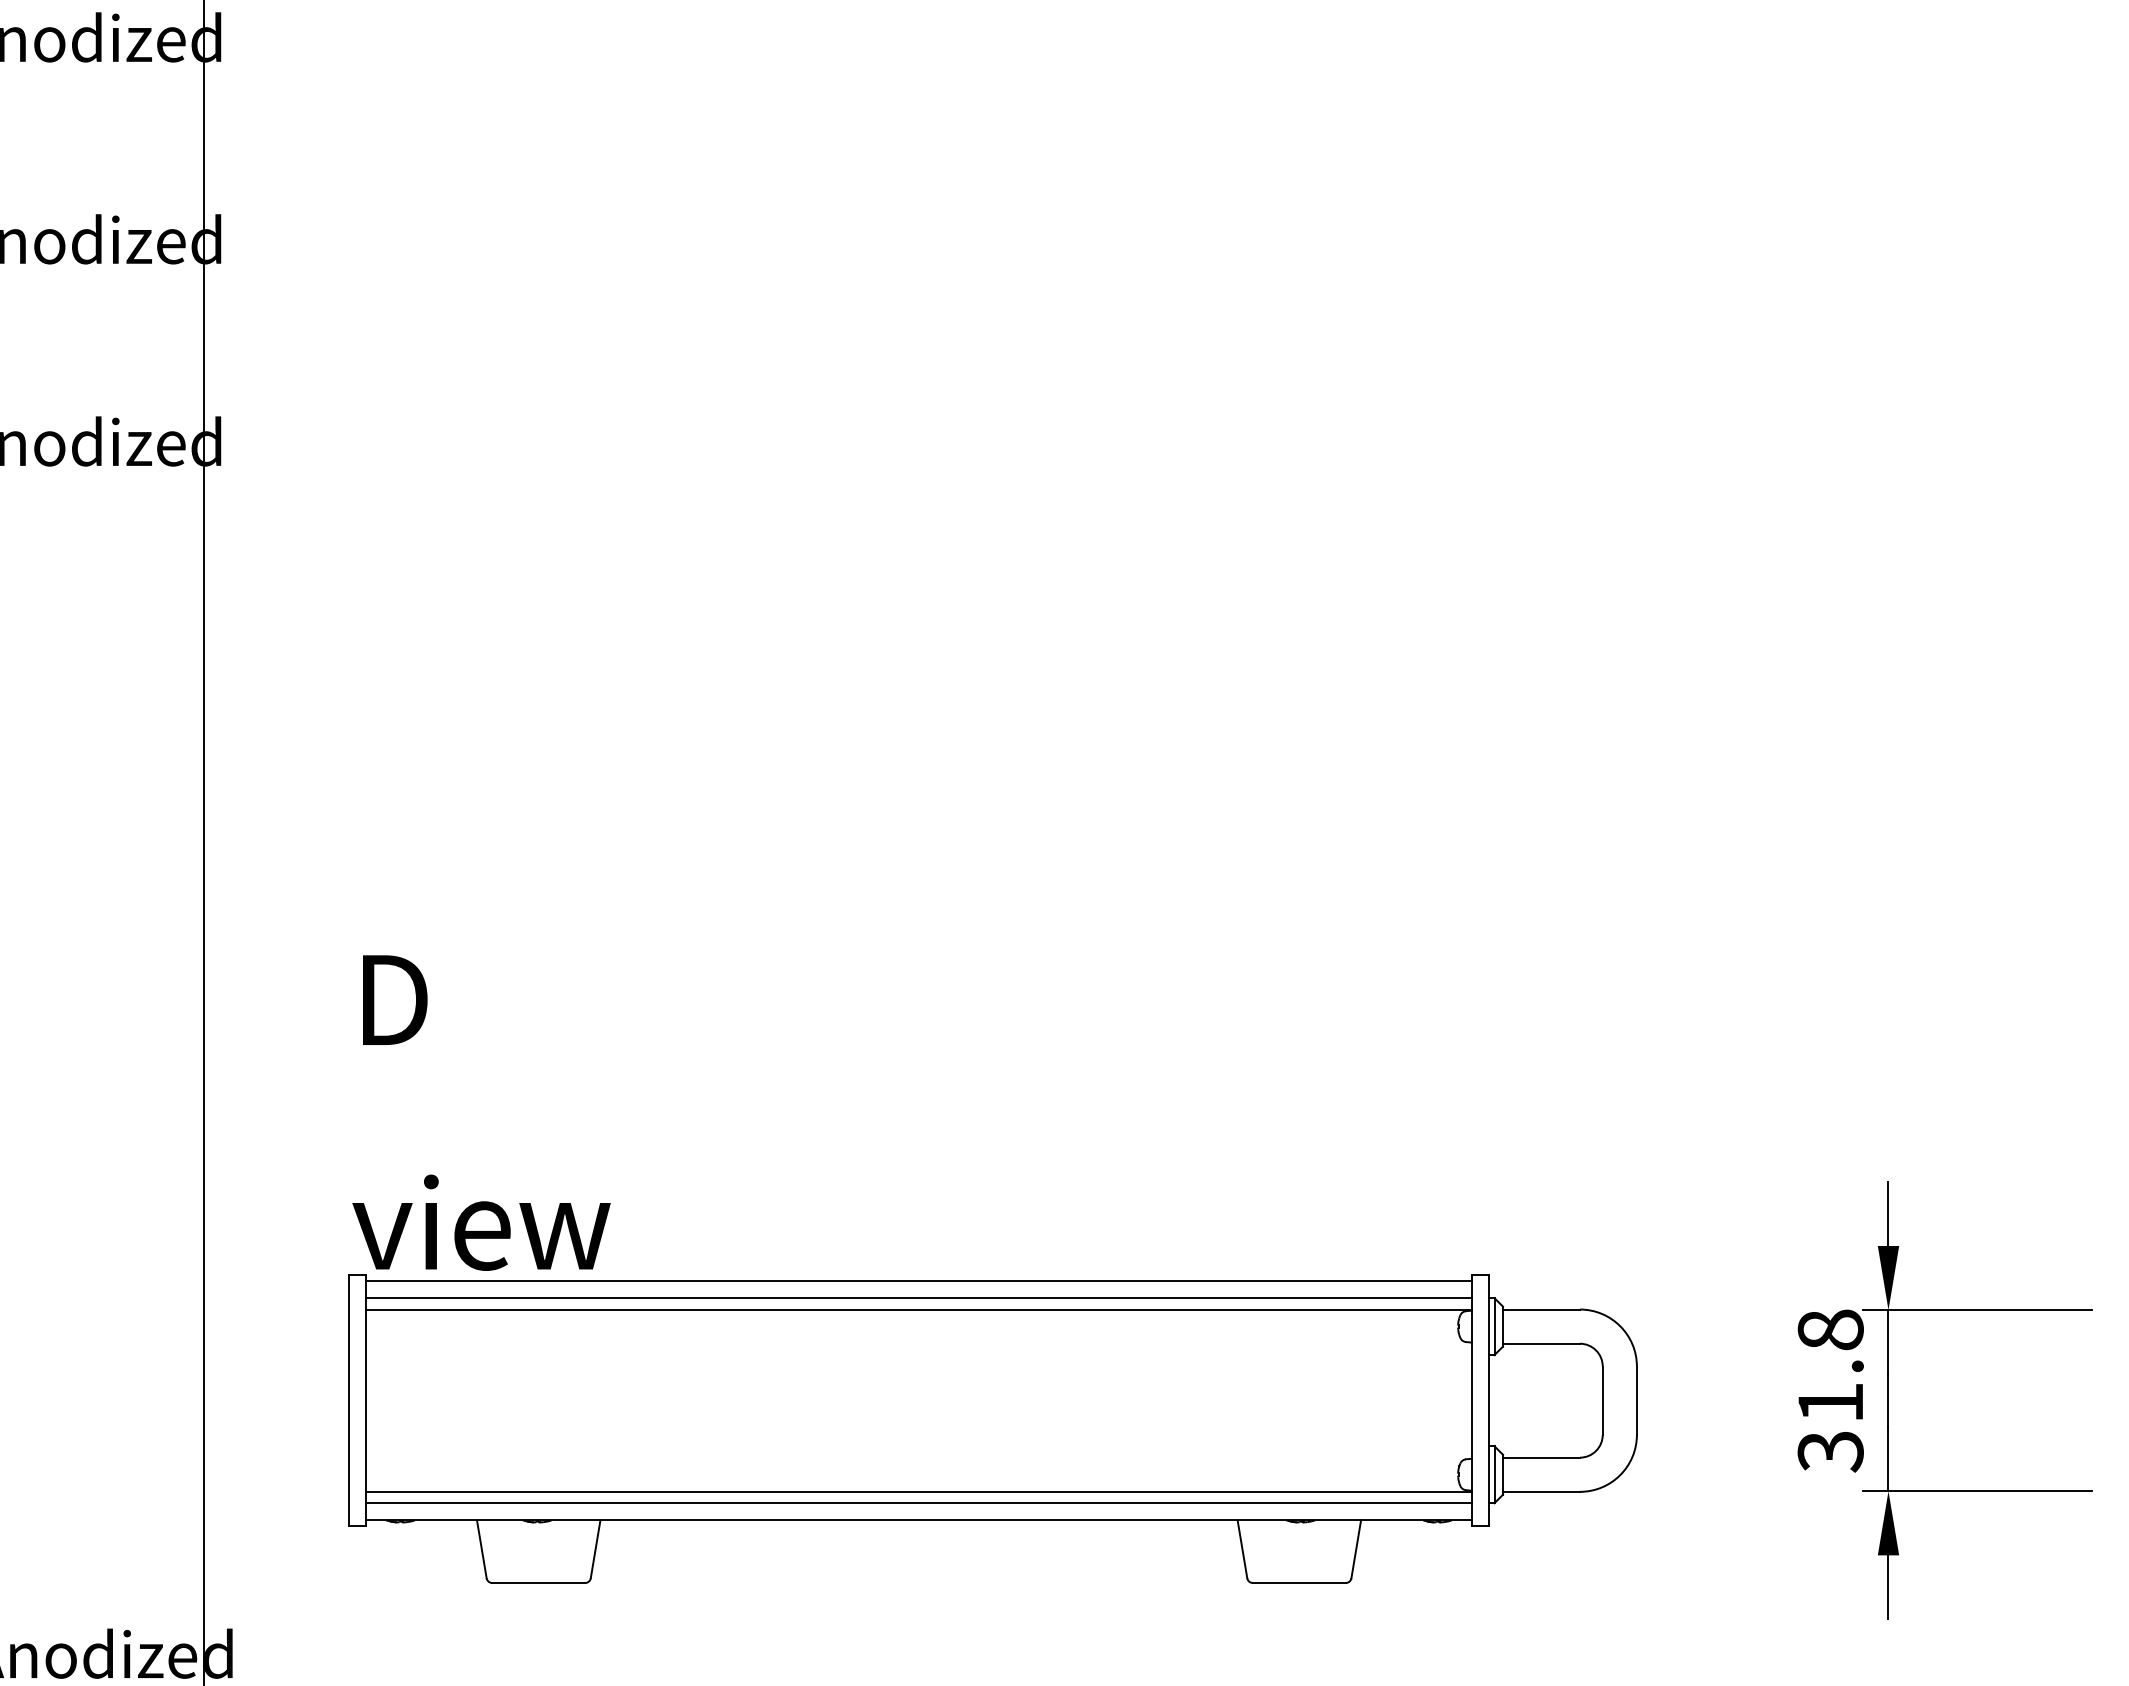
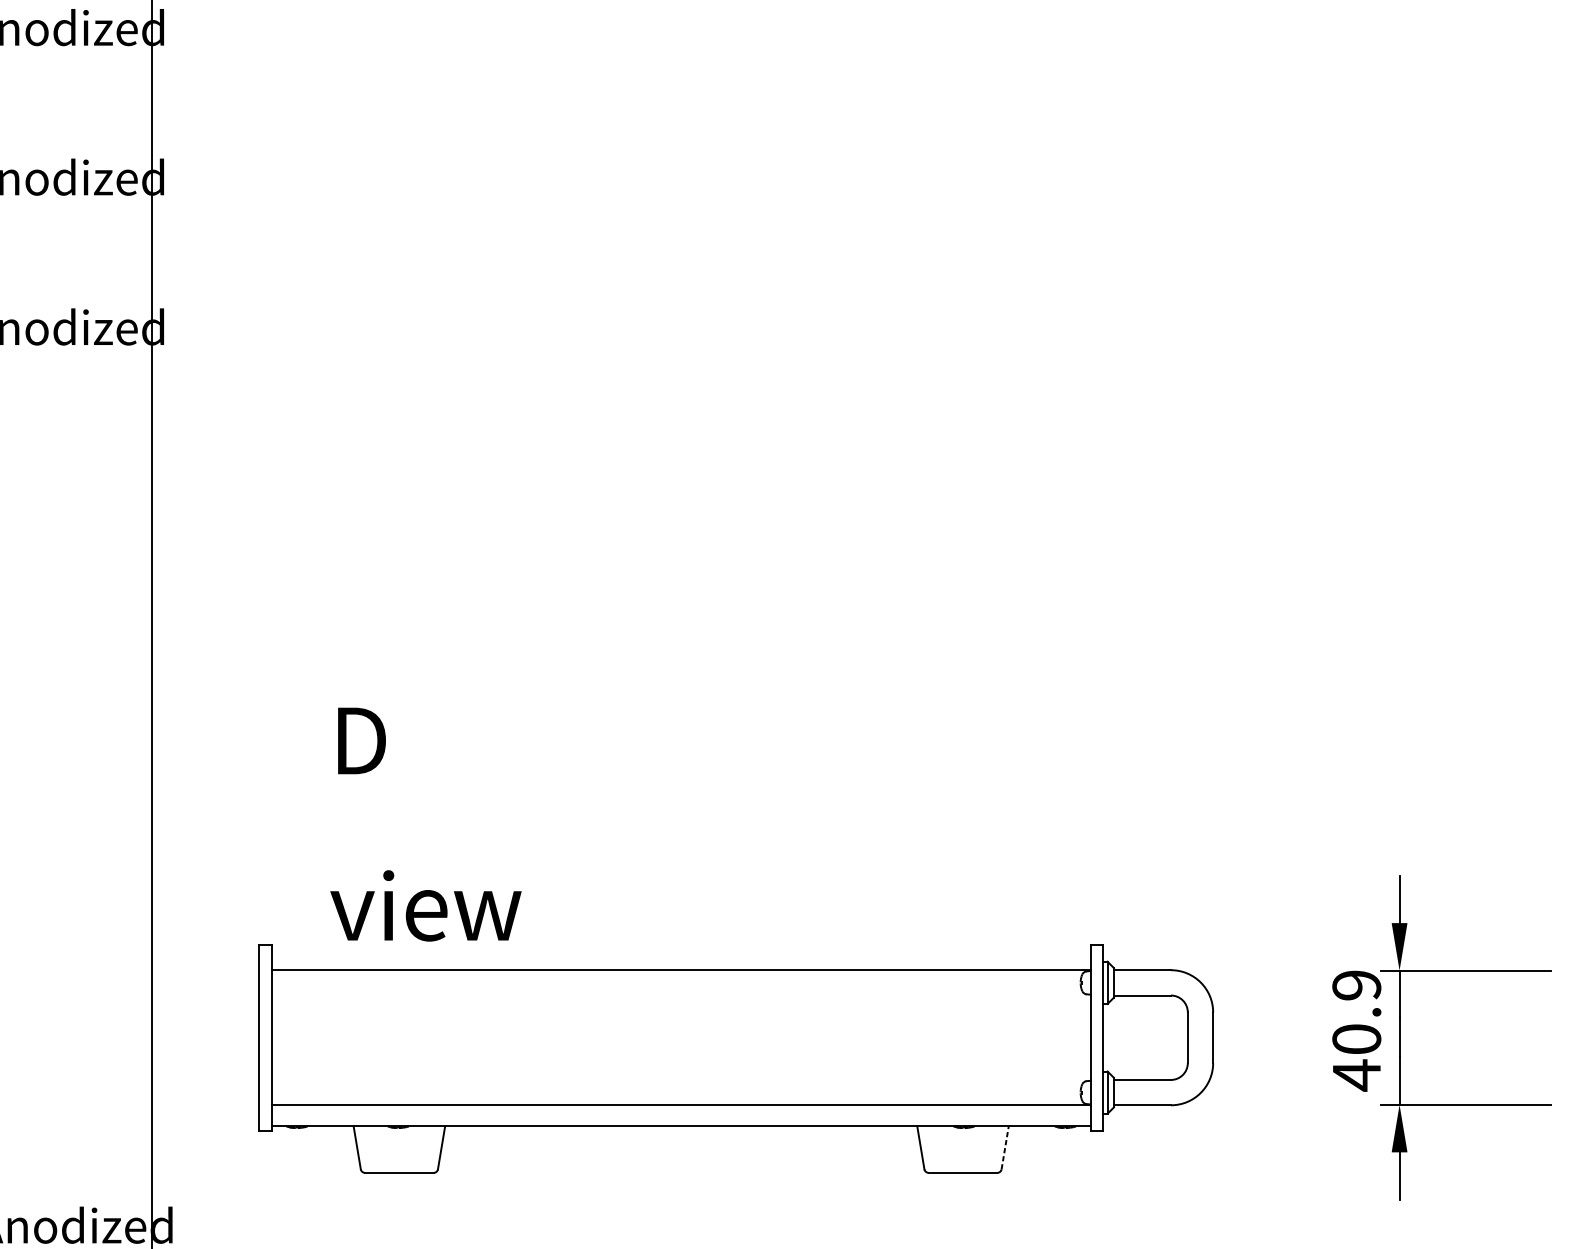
text: (481, 1112) -> (425, 824), moved
line: (918, 1281) -> (680, 949), removed
line: (918, 1298) -> (680, 962), removed
text: (1830, 1391) -> (1356, 1030), 31.8 -> 40.9
line: (918, 1503) -> (680, 1113), removed
line: (1356, 1548) -> (1005, 1147), solid -> dashed

